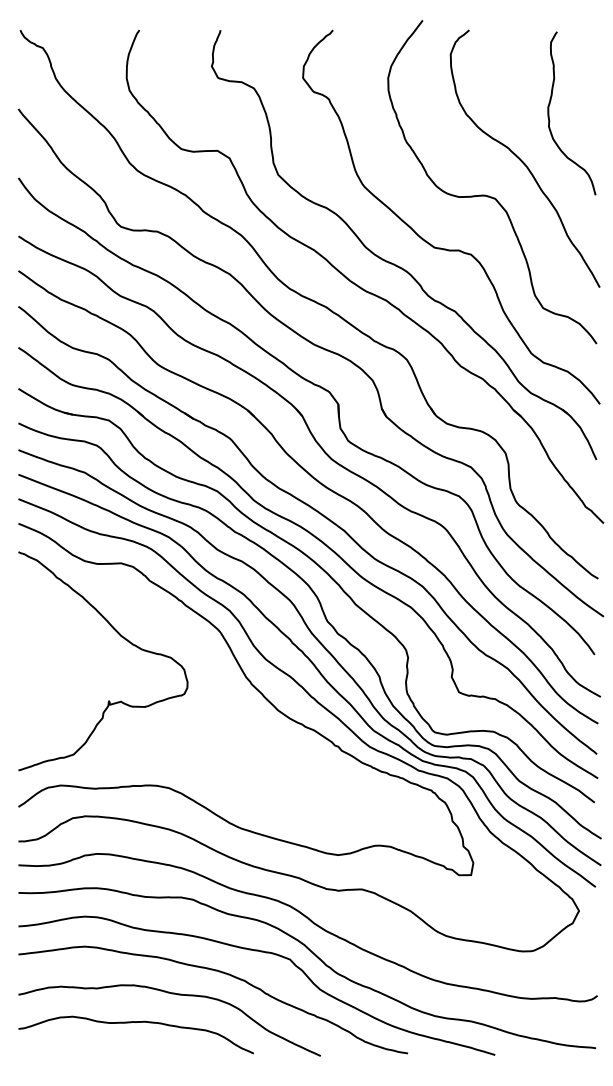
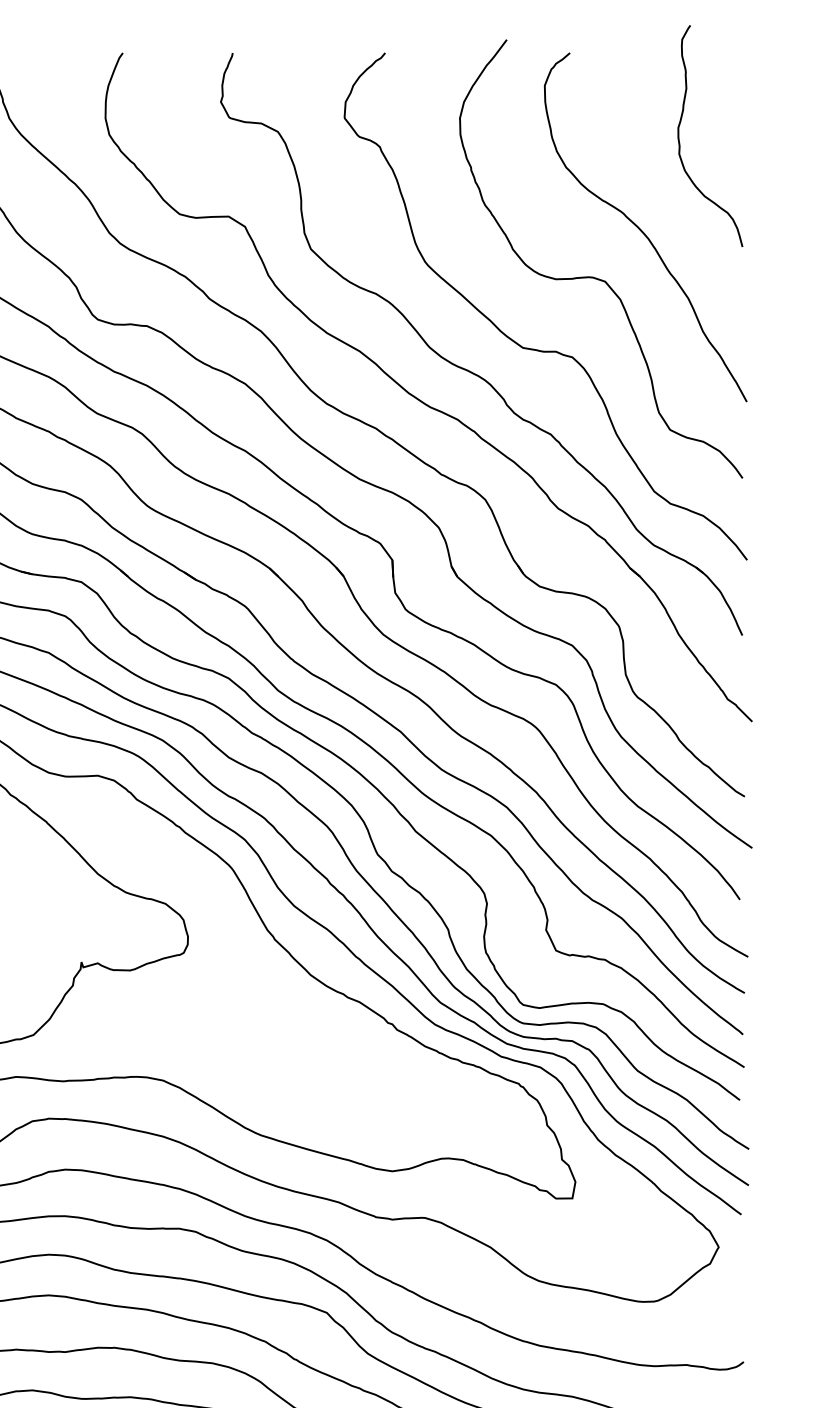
curve: (549, 113) -> (680, 136), moved

